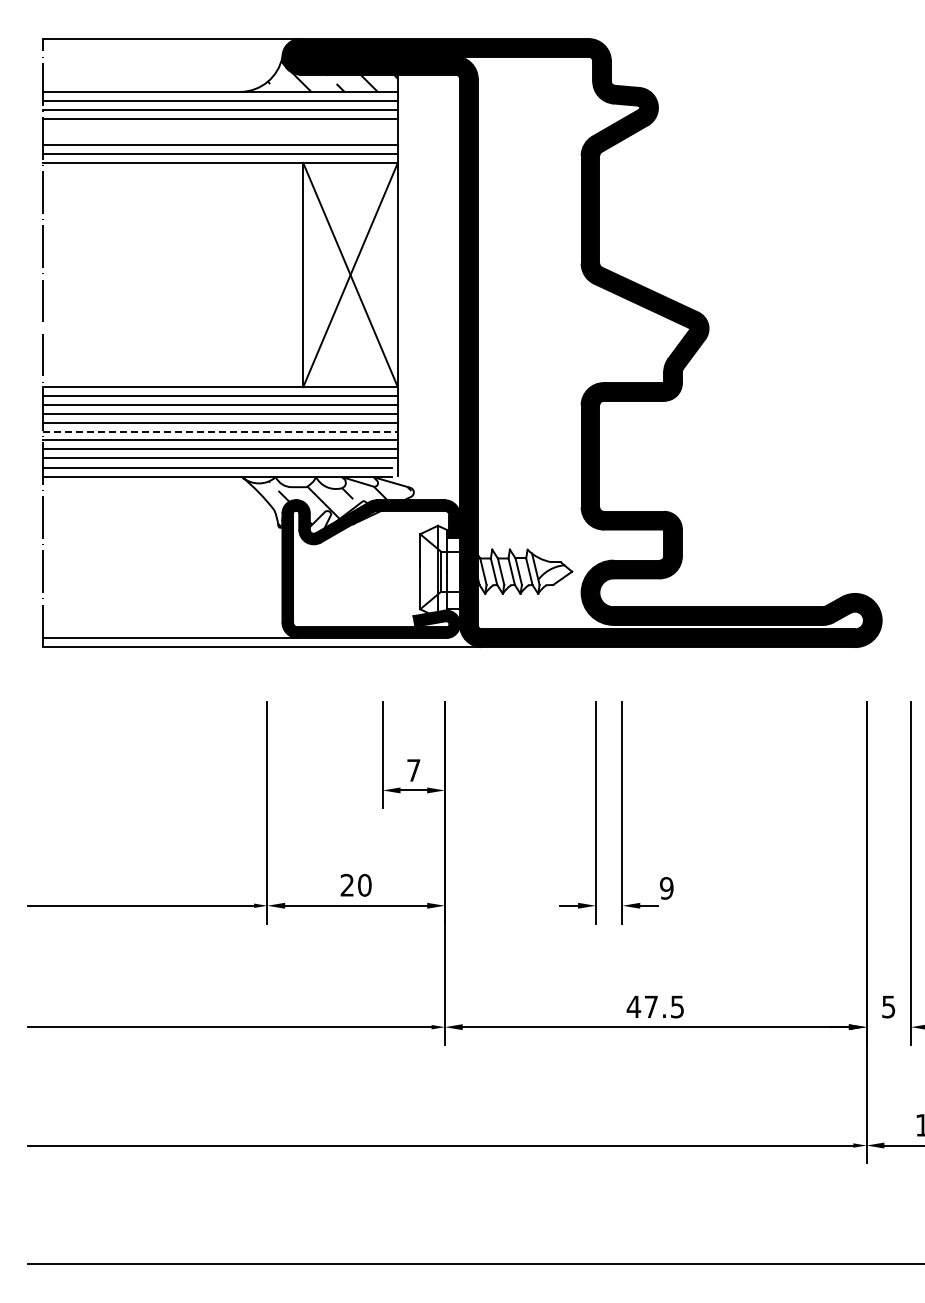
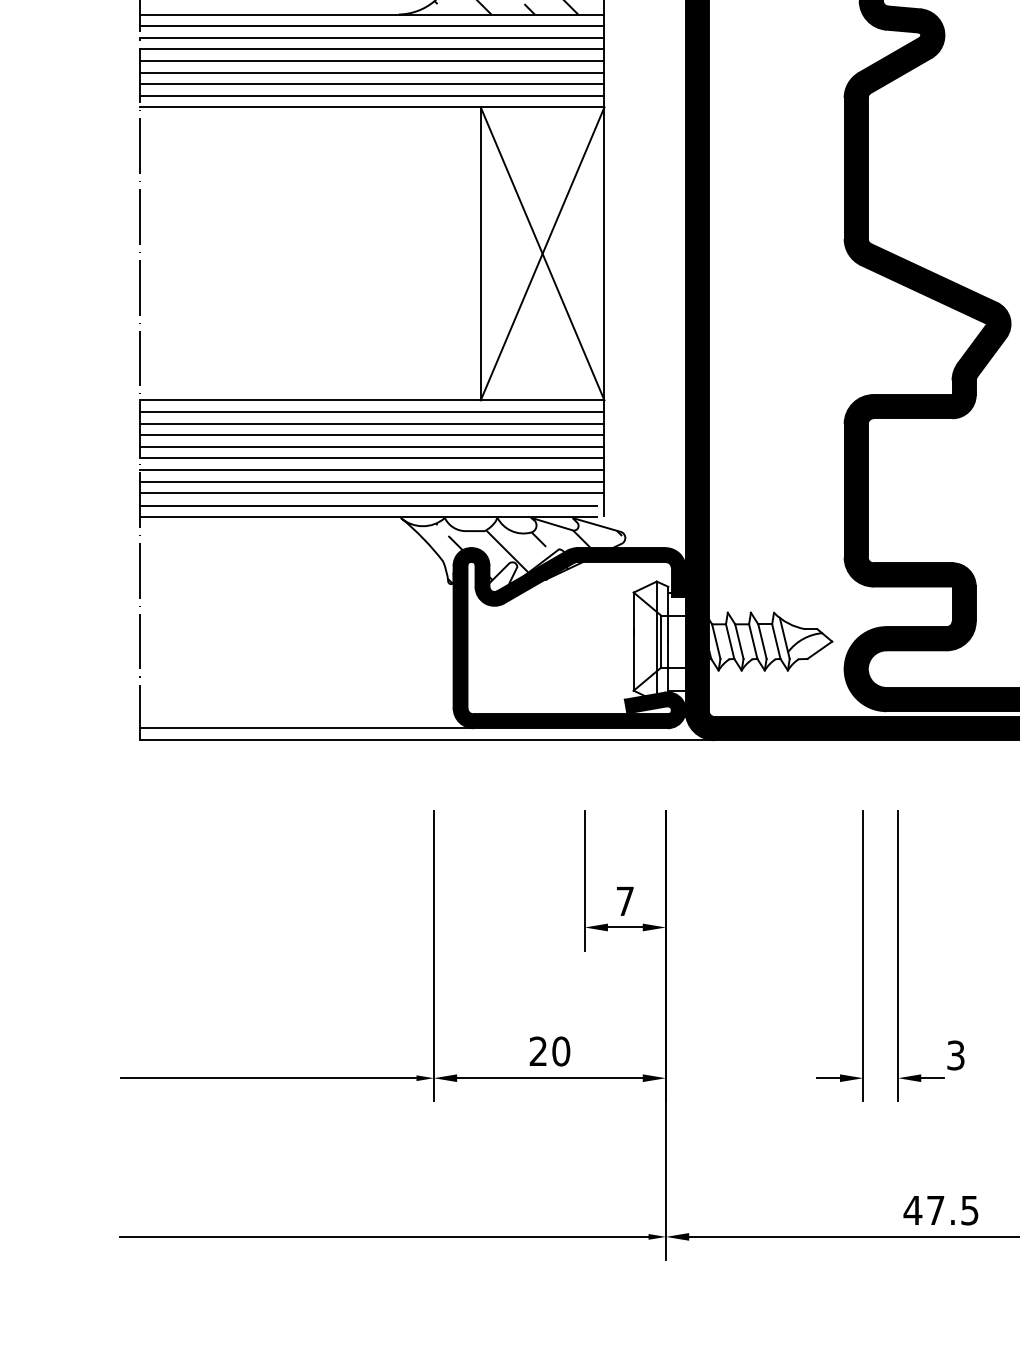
line: (219, 127) -> (371, 61), added
line: (219, 136) -> (371, 72), added
line: (220, 431) -> (372, 458), dashed -> solid
text: (666, 888) -> (955, 1055), 9 -> 3

